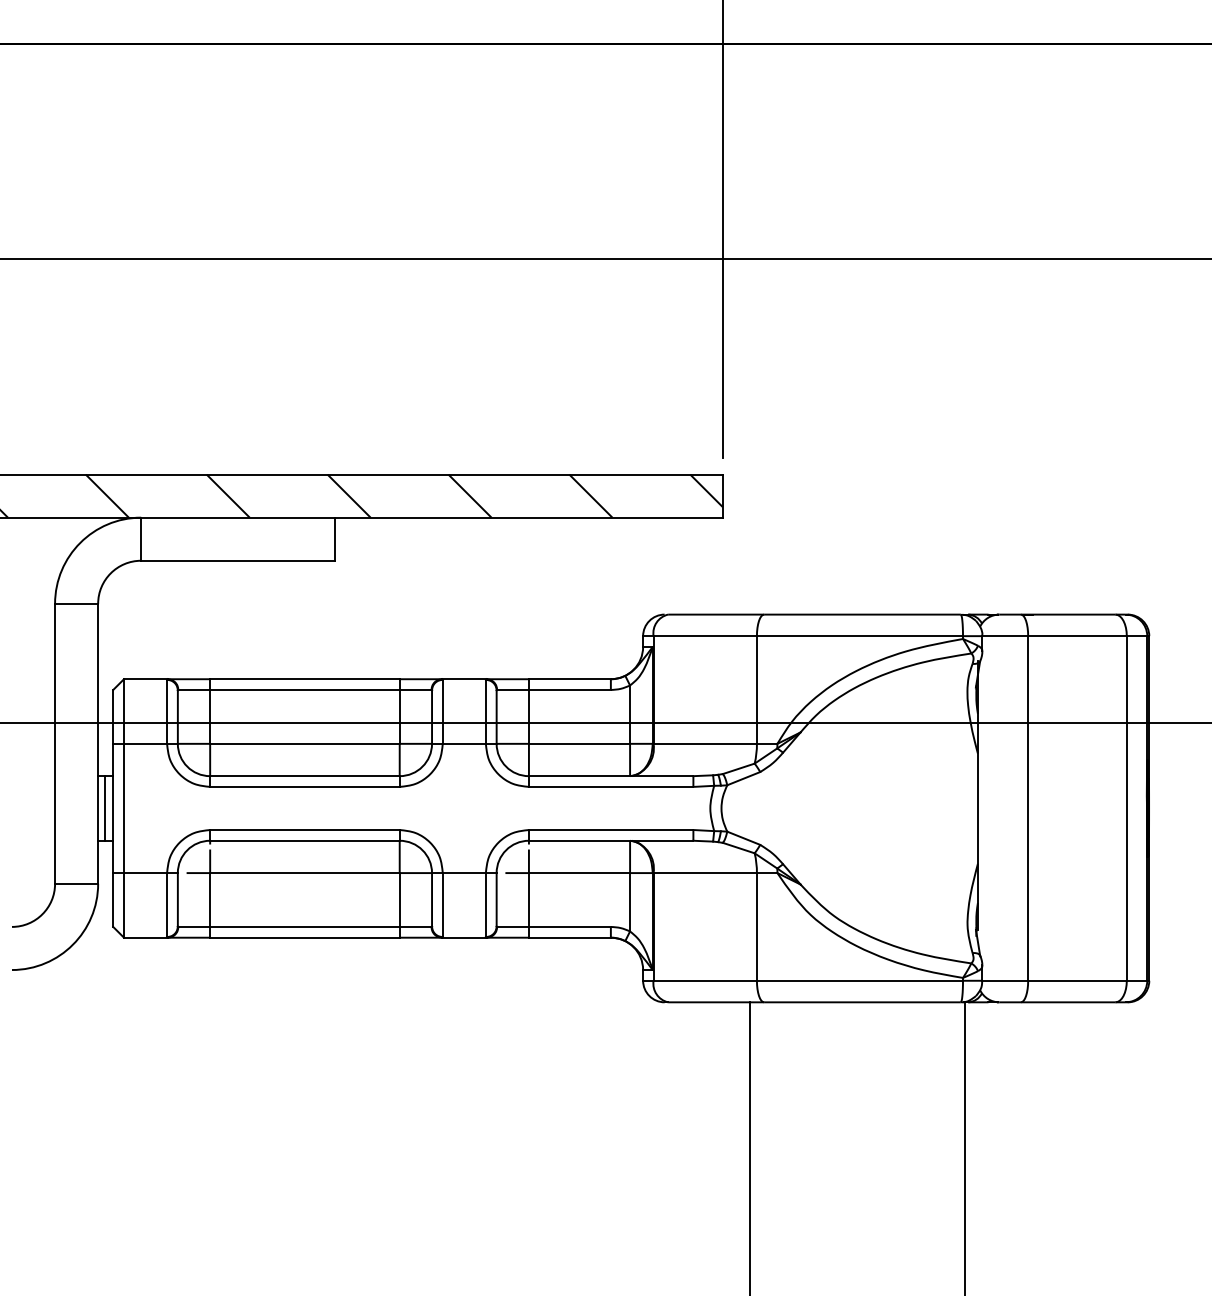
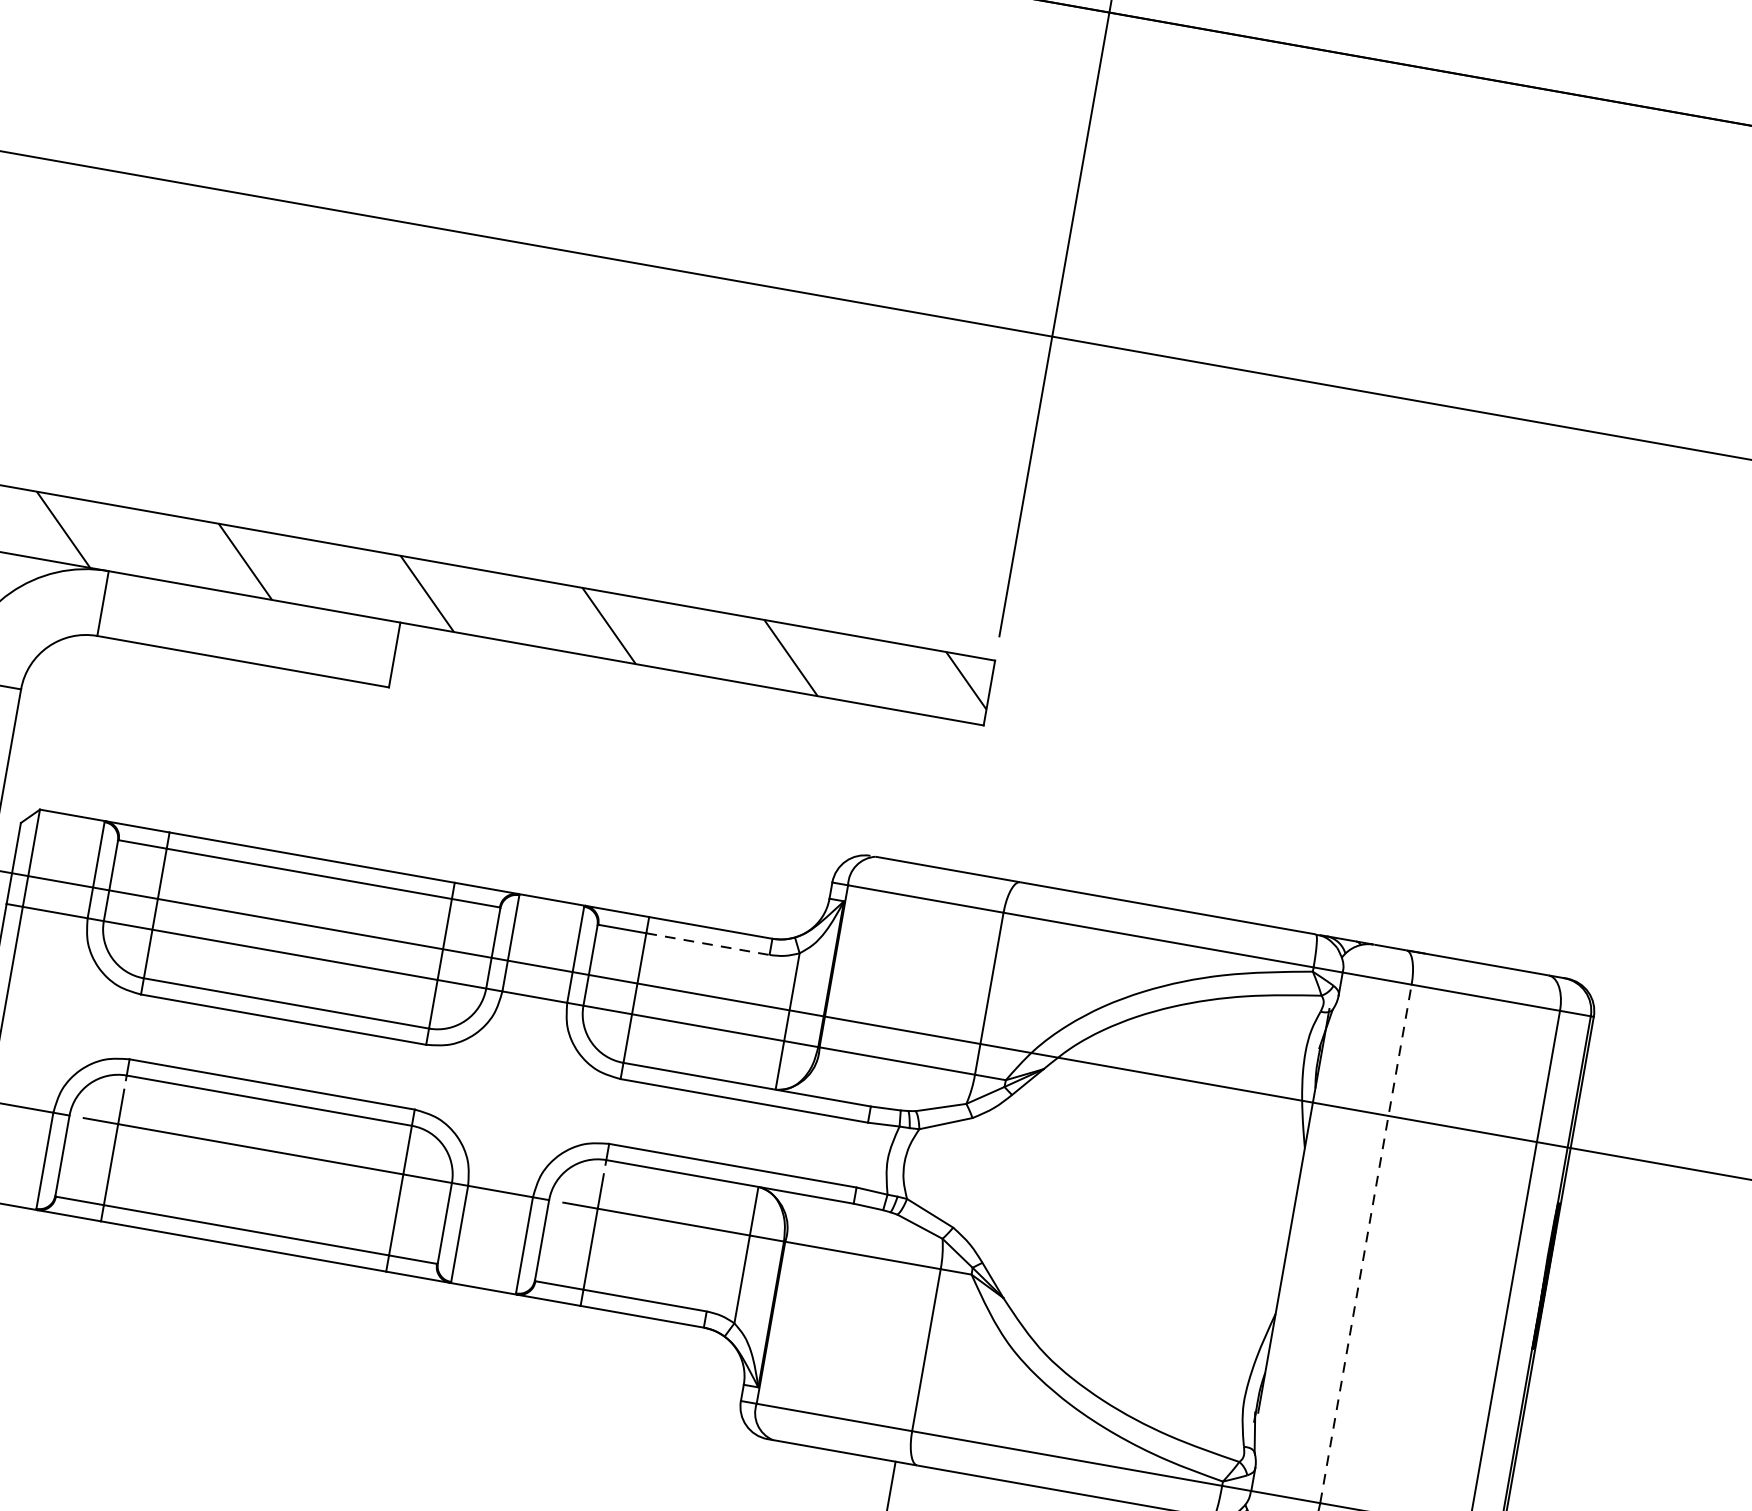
line: (569, 690) -> (707, 944), solid -> dashed
line: (1028, 807) -> (1366, 1242), solid -> dashed

